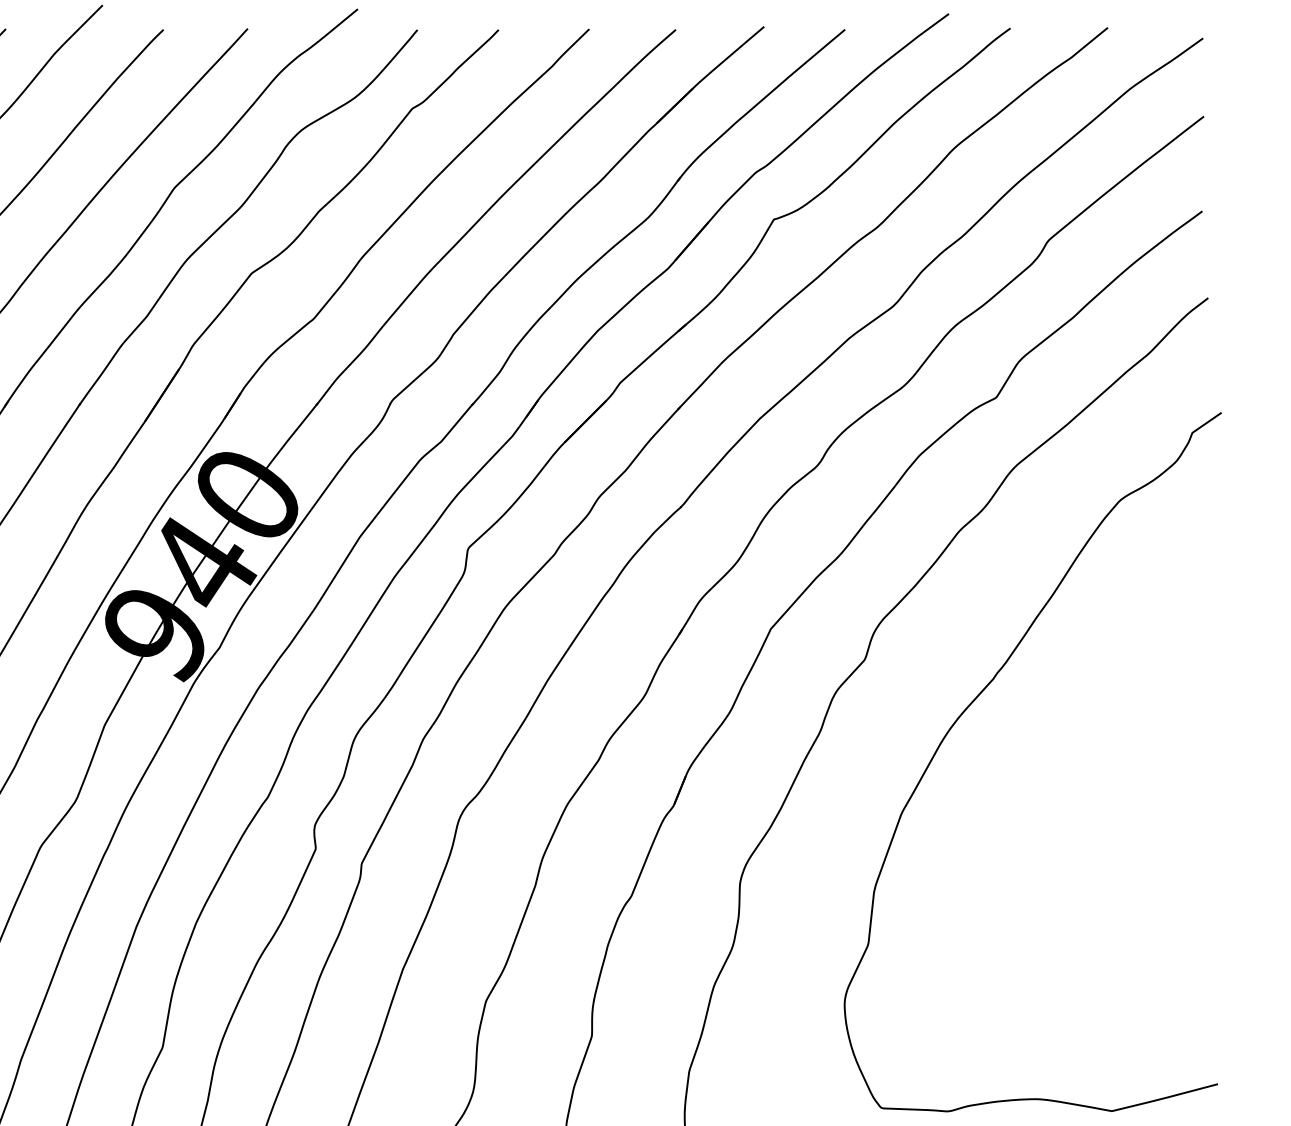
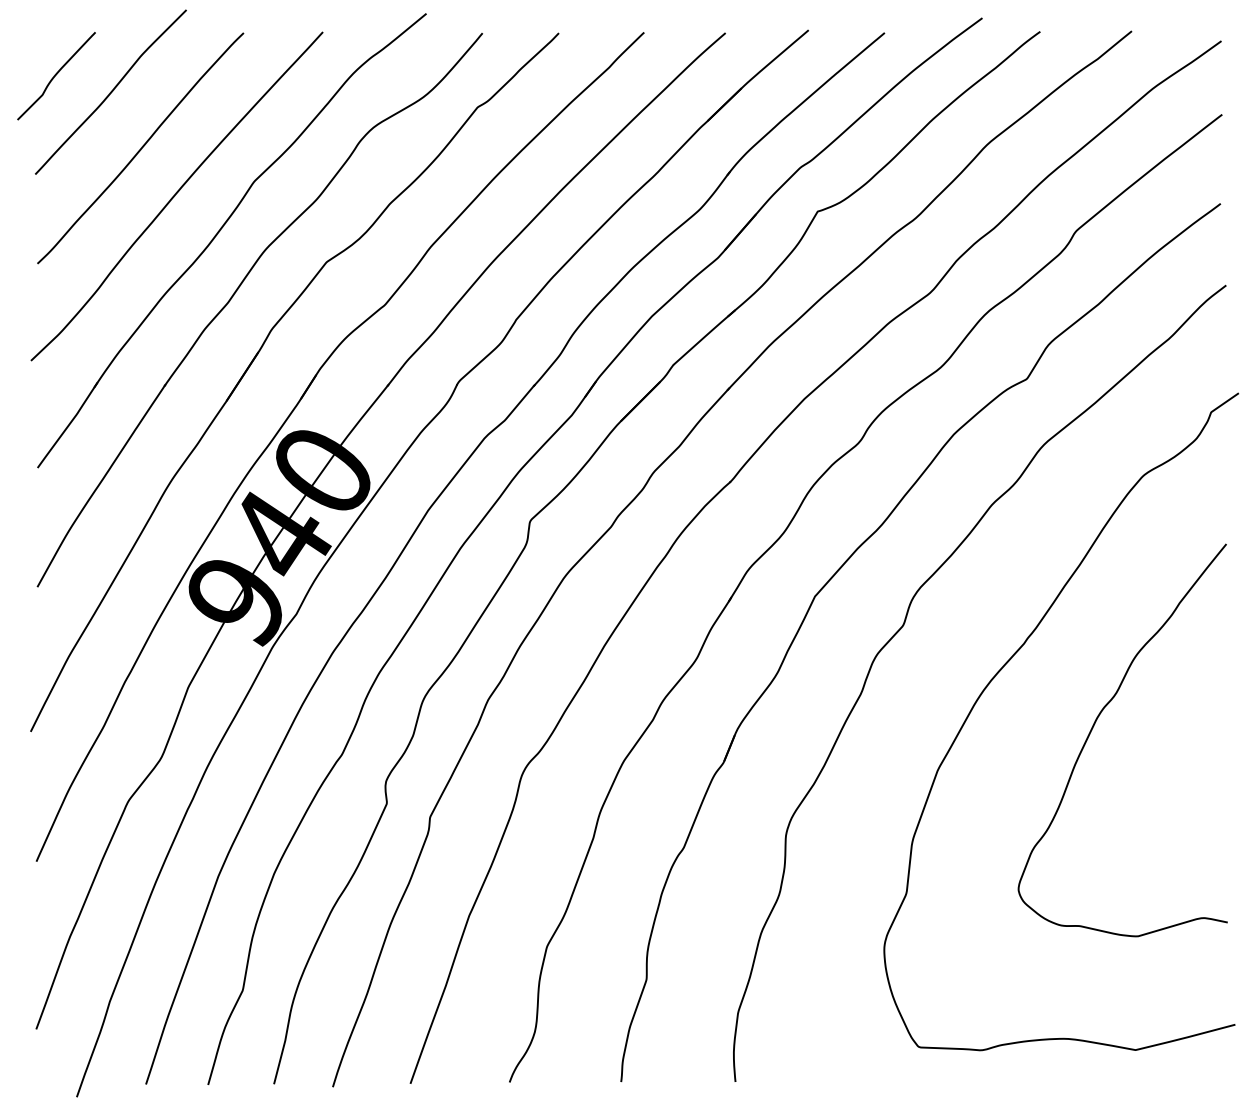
curve: (1068, 767) -> (1094, 726), added

